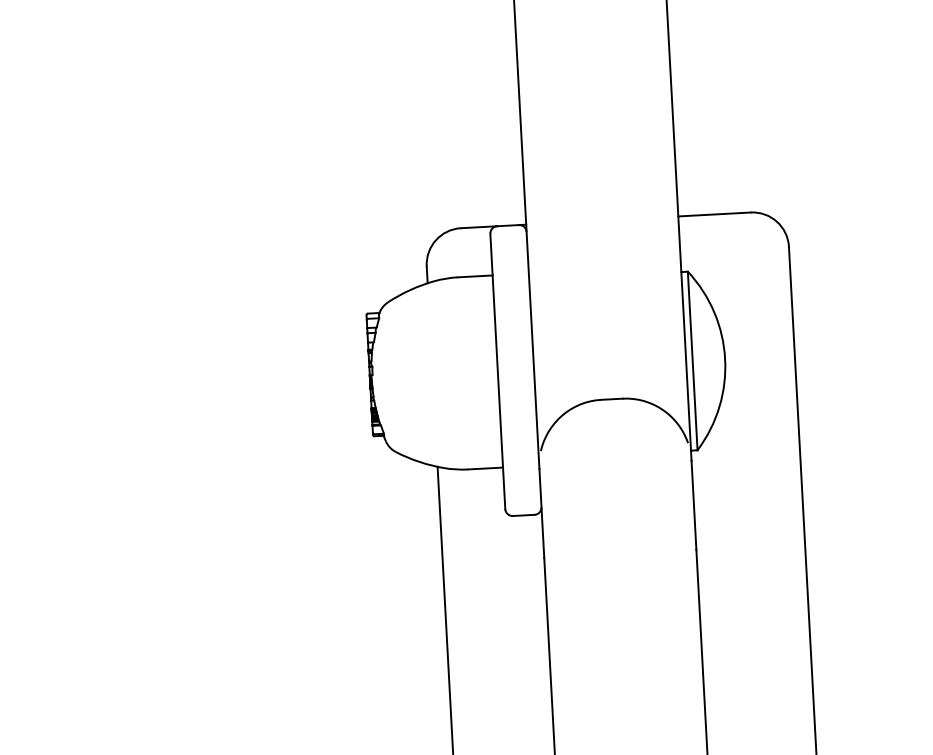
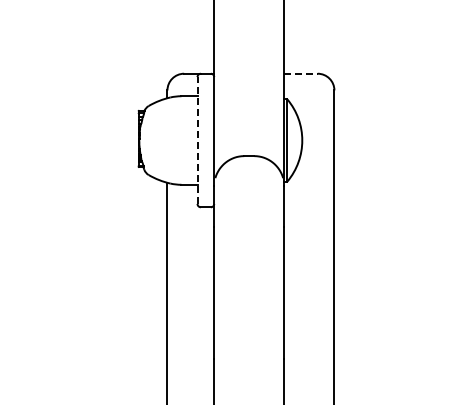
line: (715, 213) -> (301, 73), solid -> dashed
line: (497, 371) -> (197, 140), solid -> dashed

